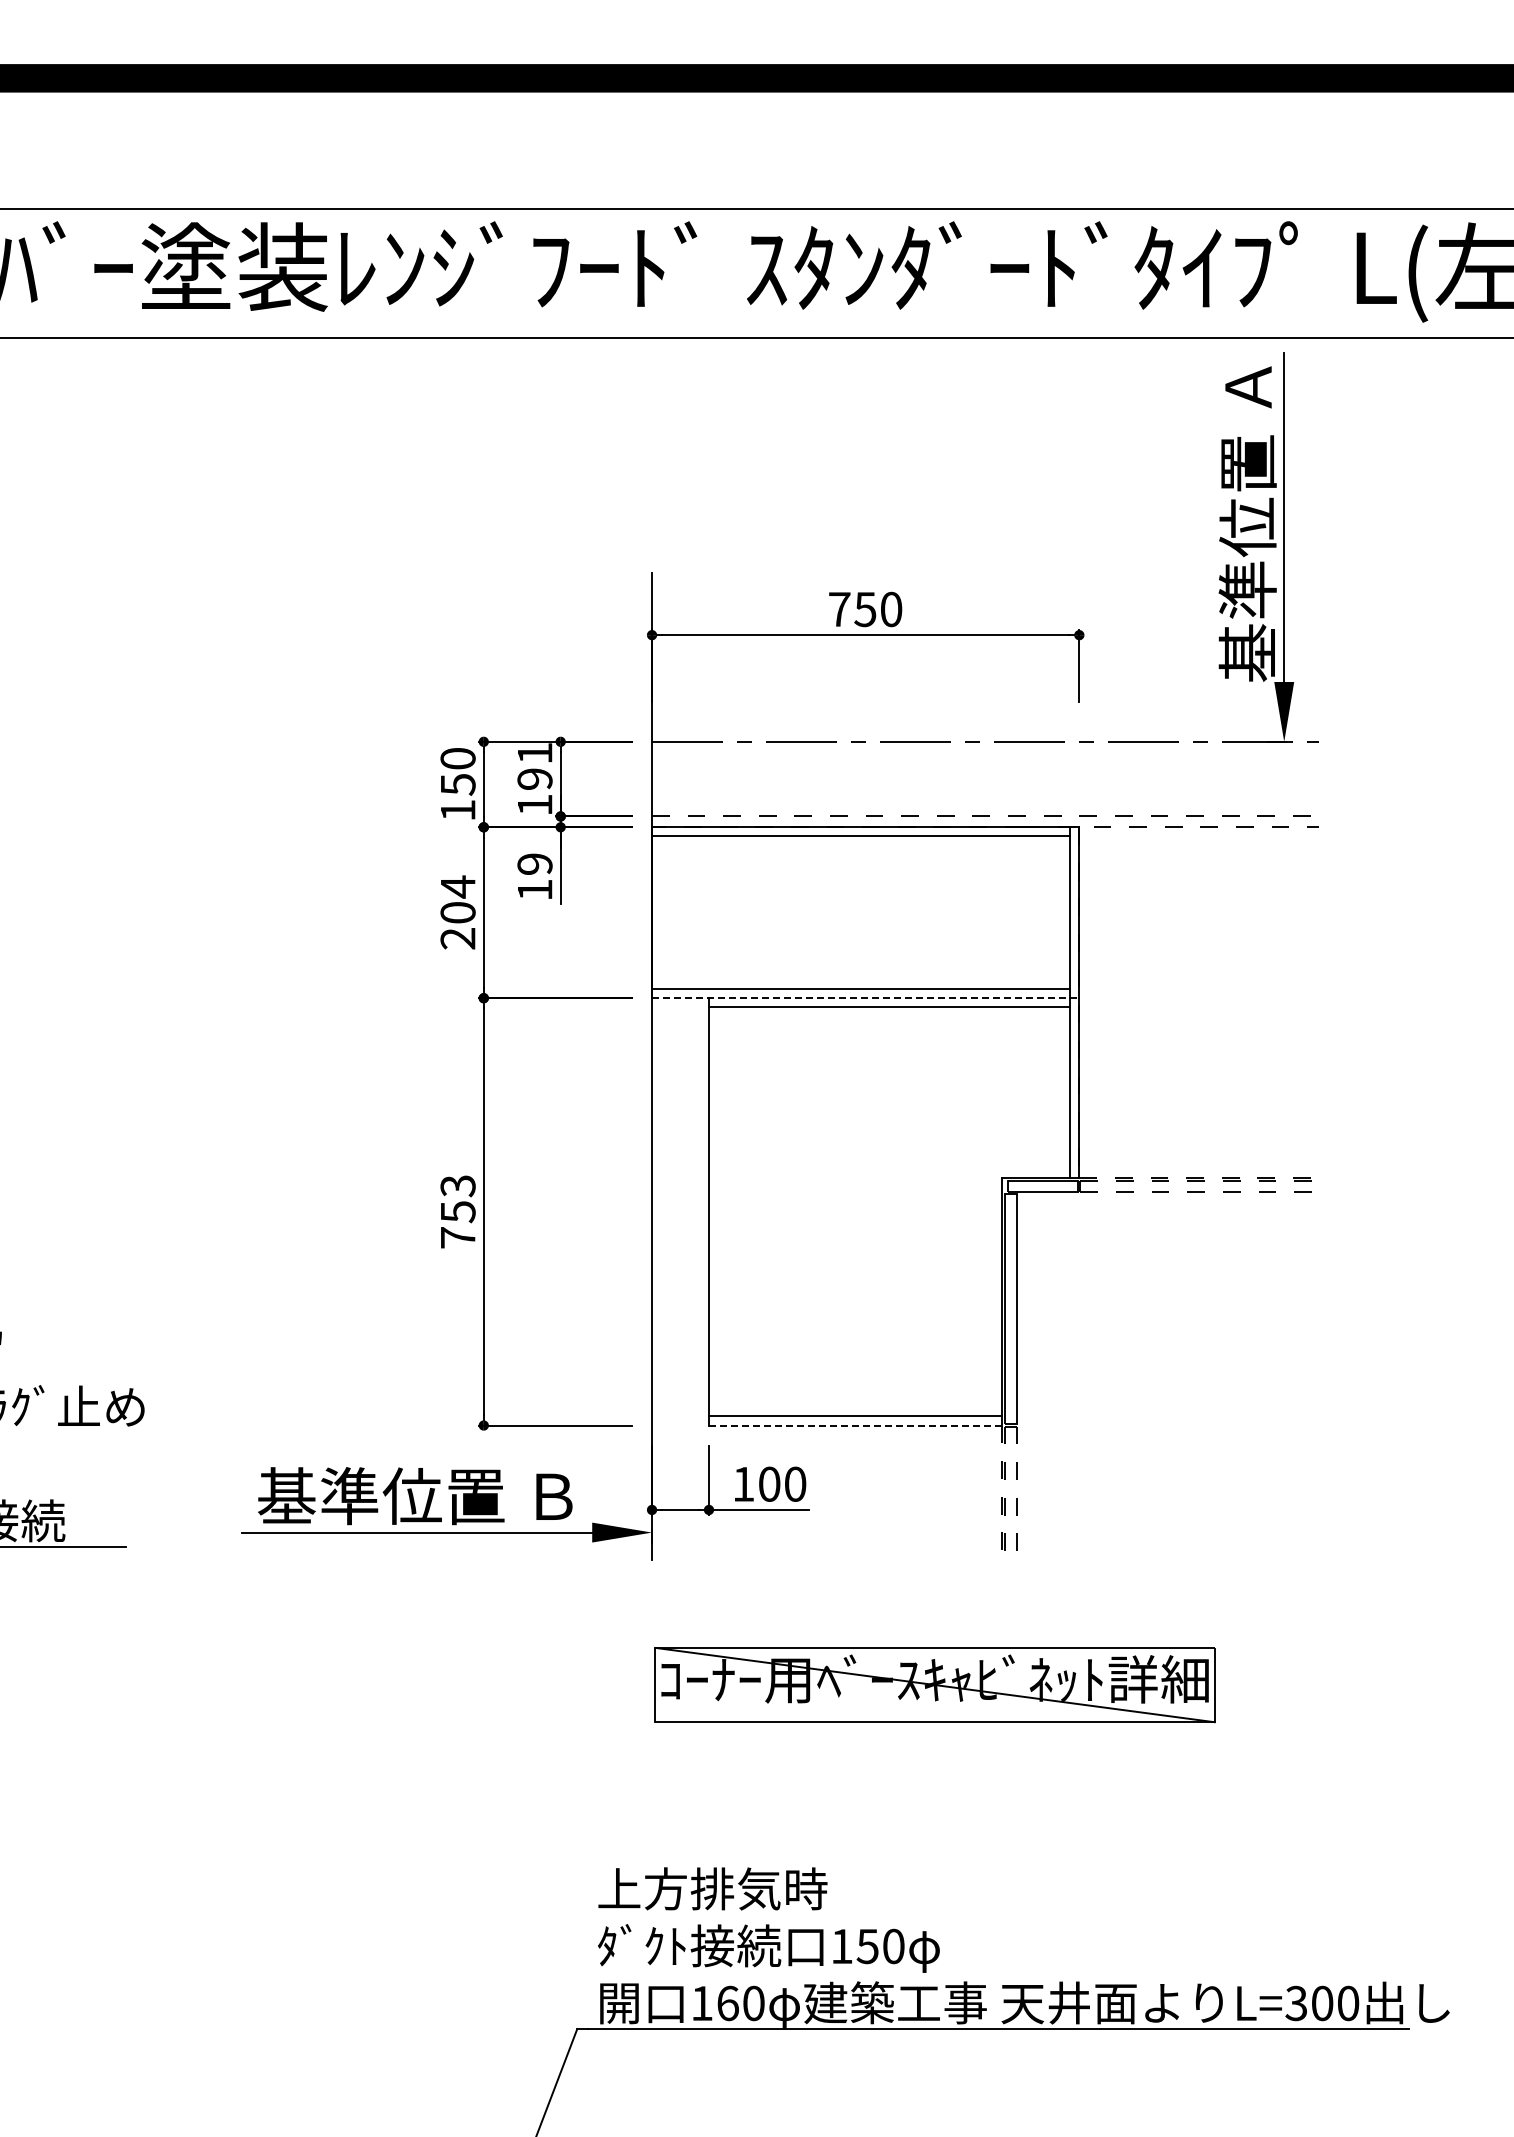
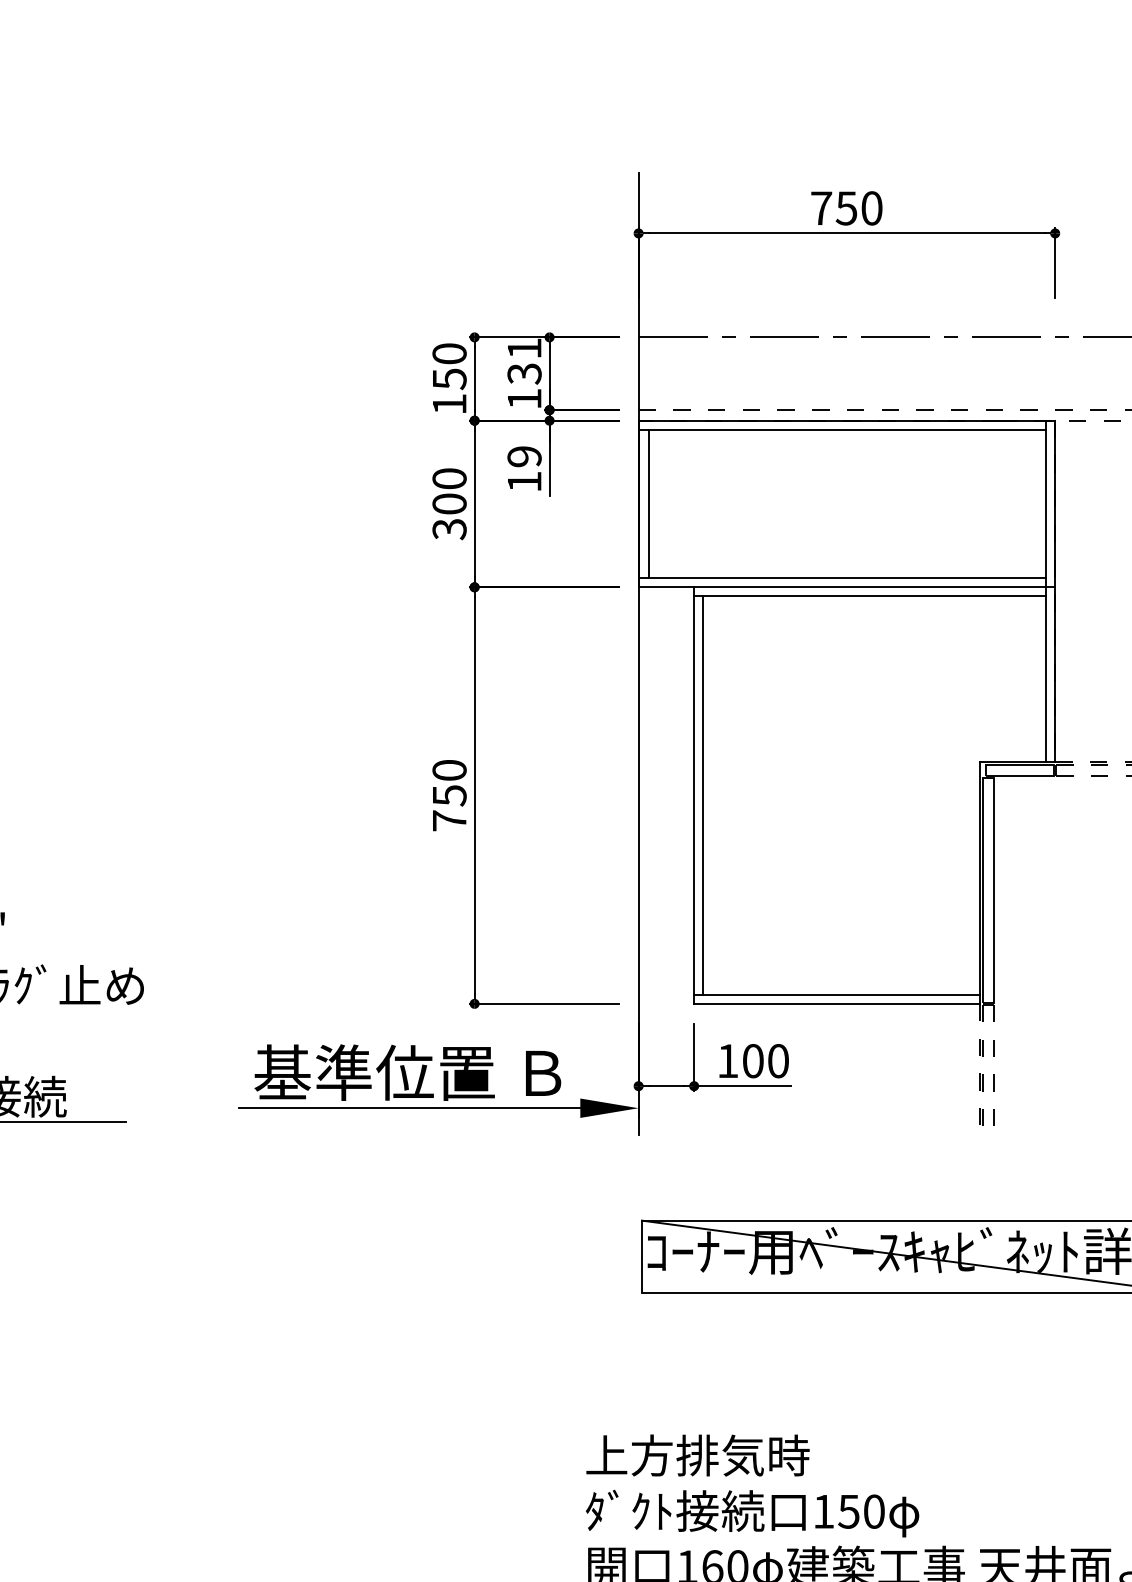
text: (534, 779) -> (524, 374), 191 -> 131
text: (457, 912) -> (449, 503), 204 -> 300
line: (662, 912) -> (648, 503), added
line: (865, 998) -> (846, 587), dashed -> solid
text: (457, 1186) -> (449, 770), 753 -> 750
line: (718, 1211) -> (703, 795), added
line: (855, 1425) -> (836, 1003), dashed -> solid

